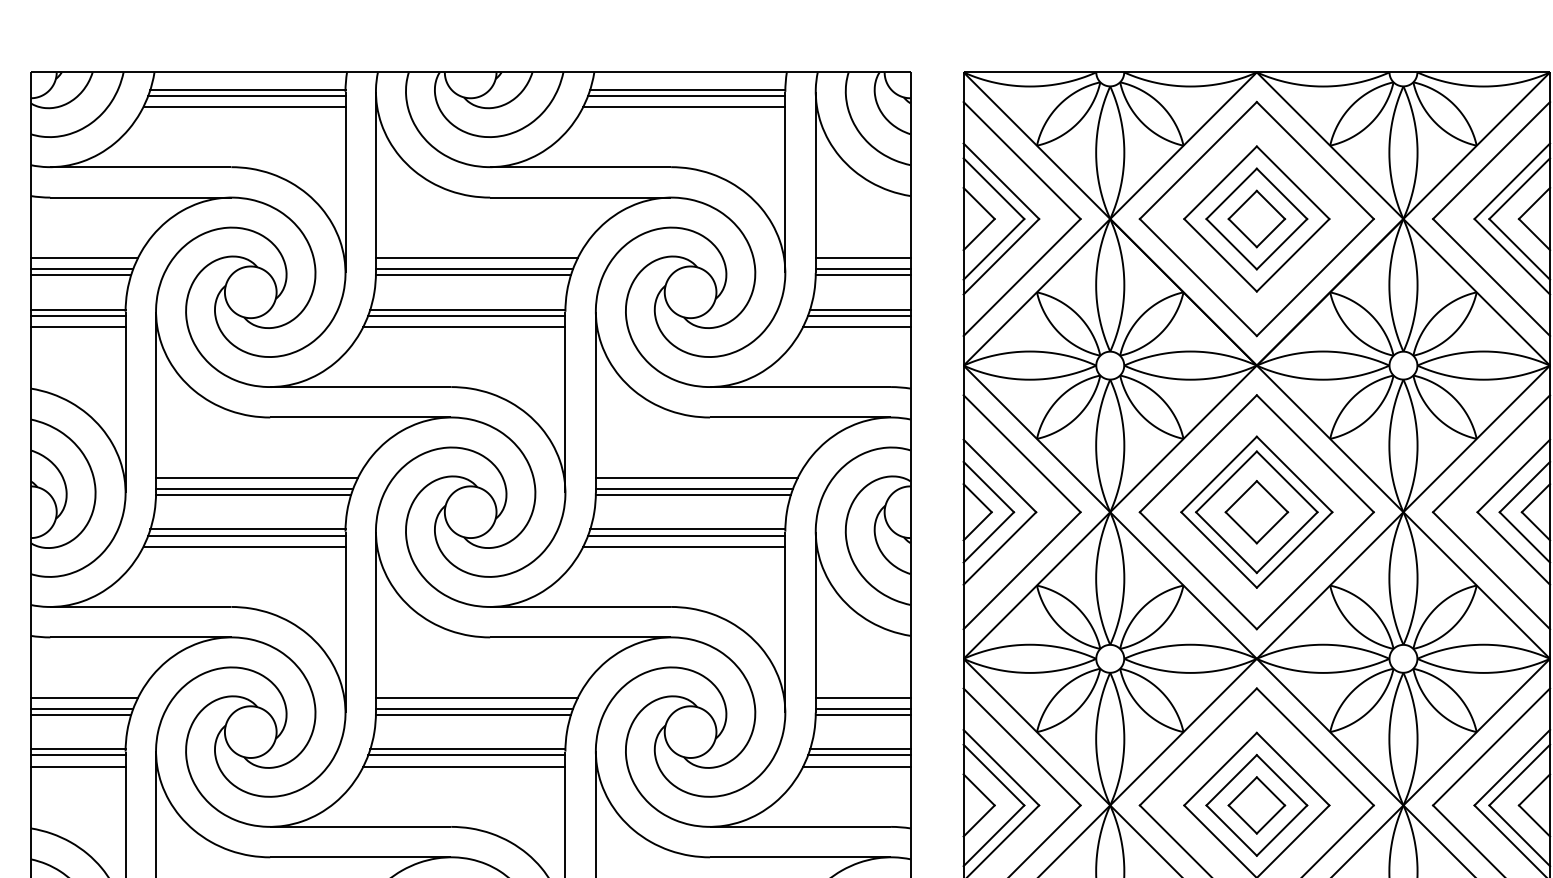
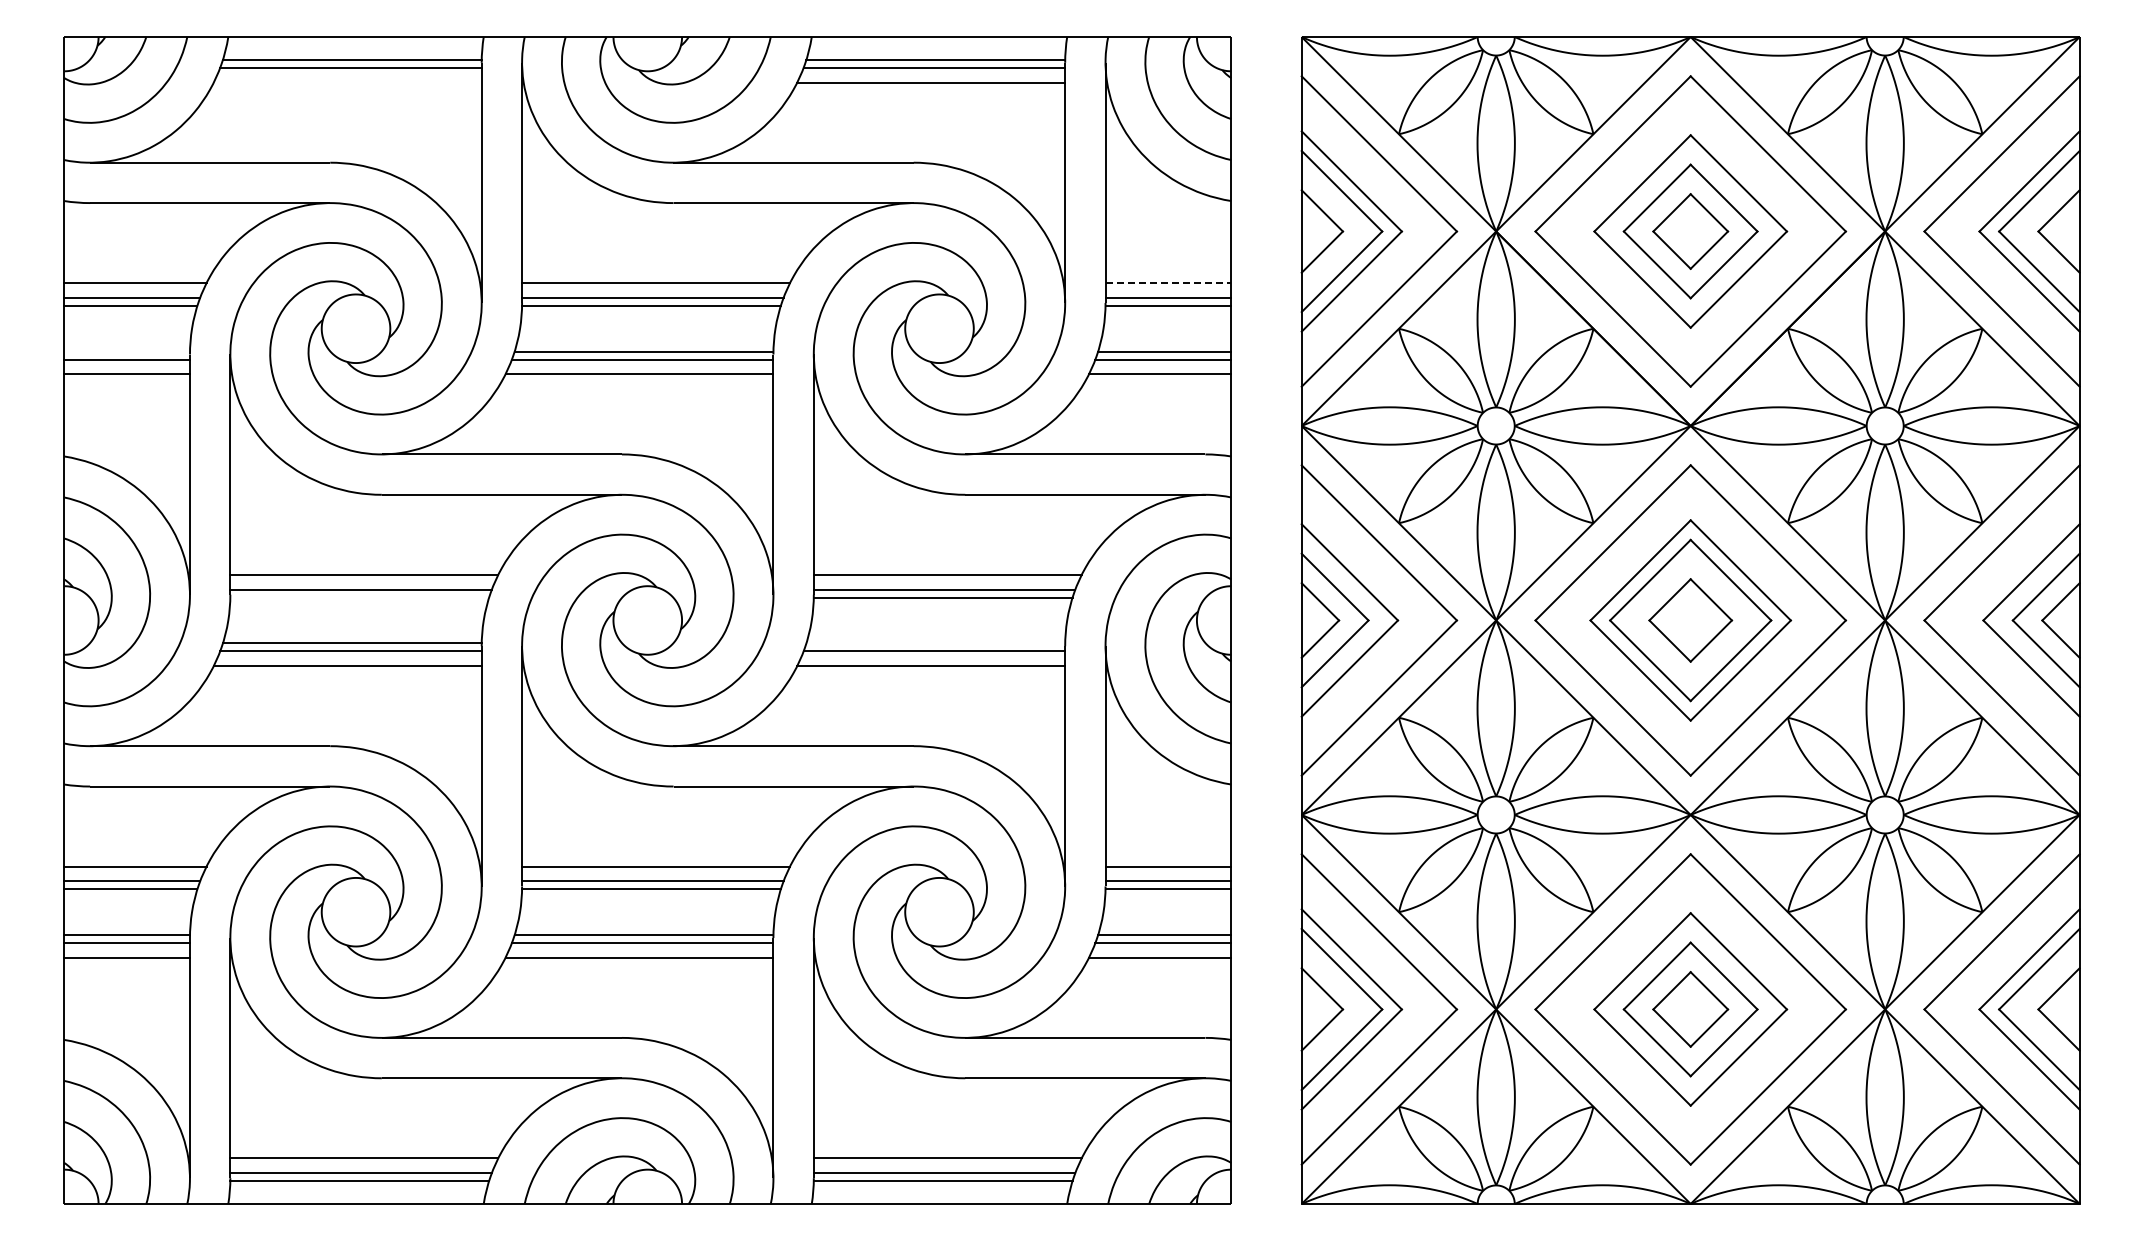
line: (244, 106) -> (347, 82), removed
line: (863, 258) -> (1168, 283), solid -> dashed
line: (78, 309) -> (127, 351), removed
line: (253, 494) -> (359, 597), removed
line: (687, 529) -> (935, 643), removed

